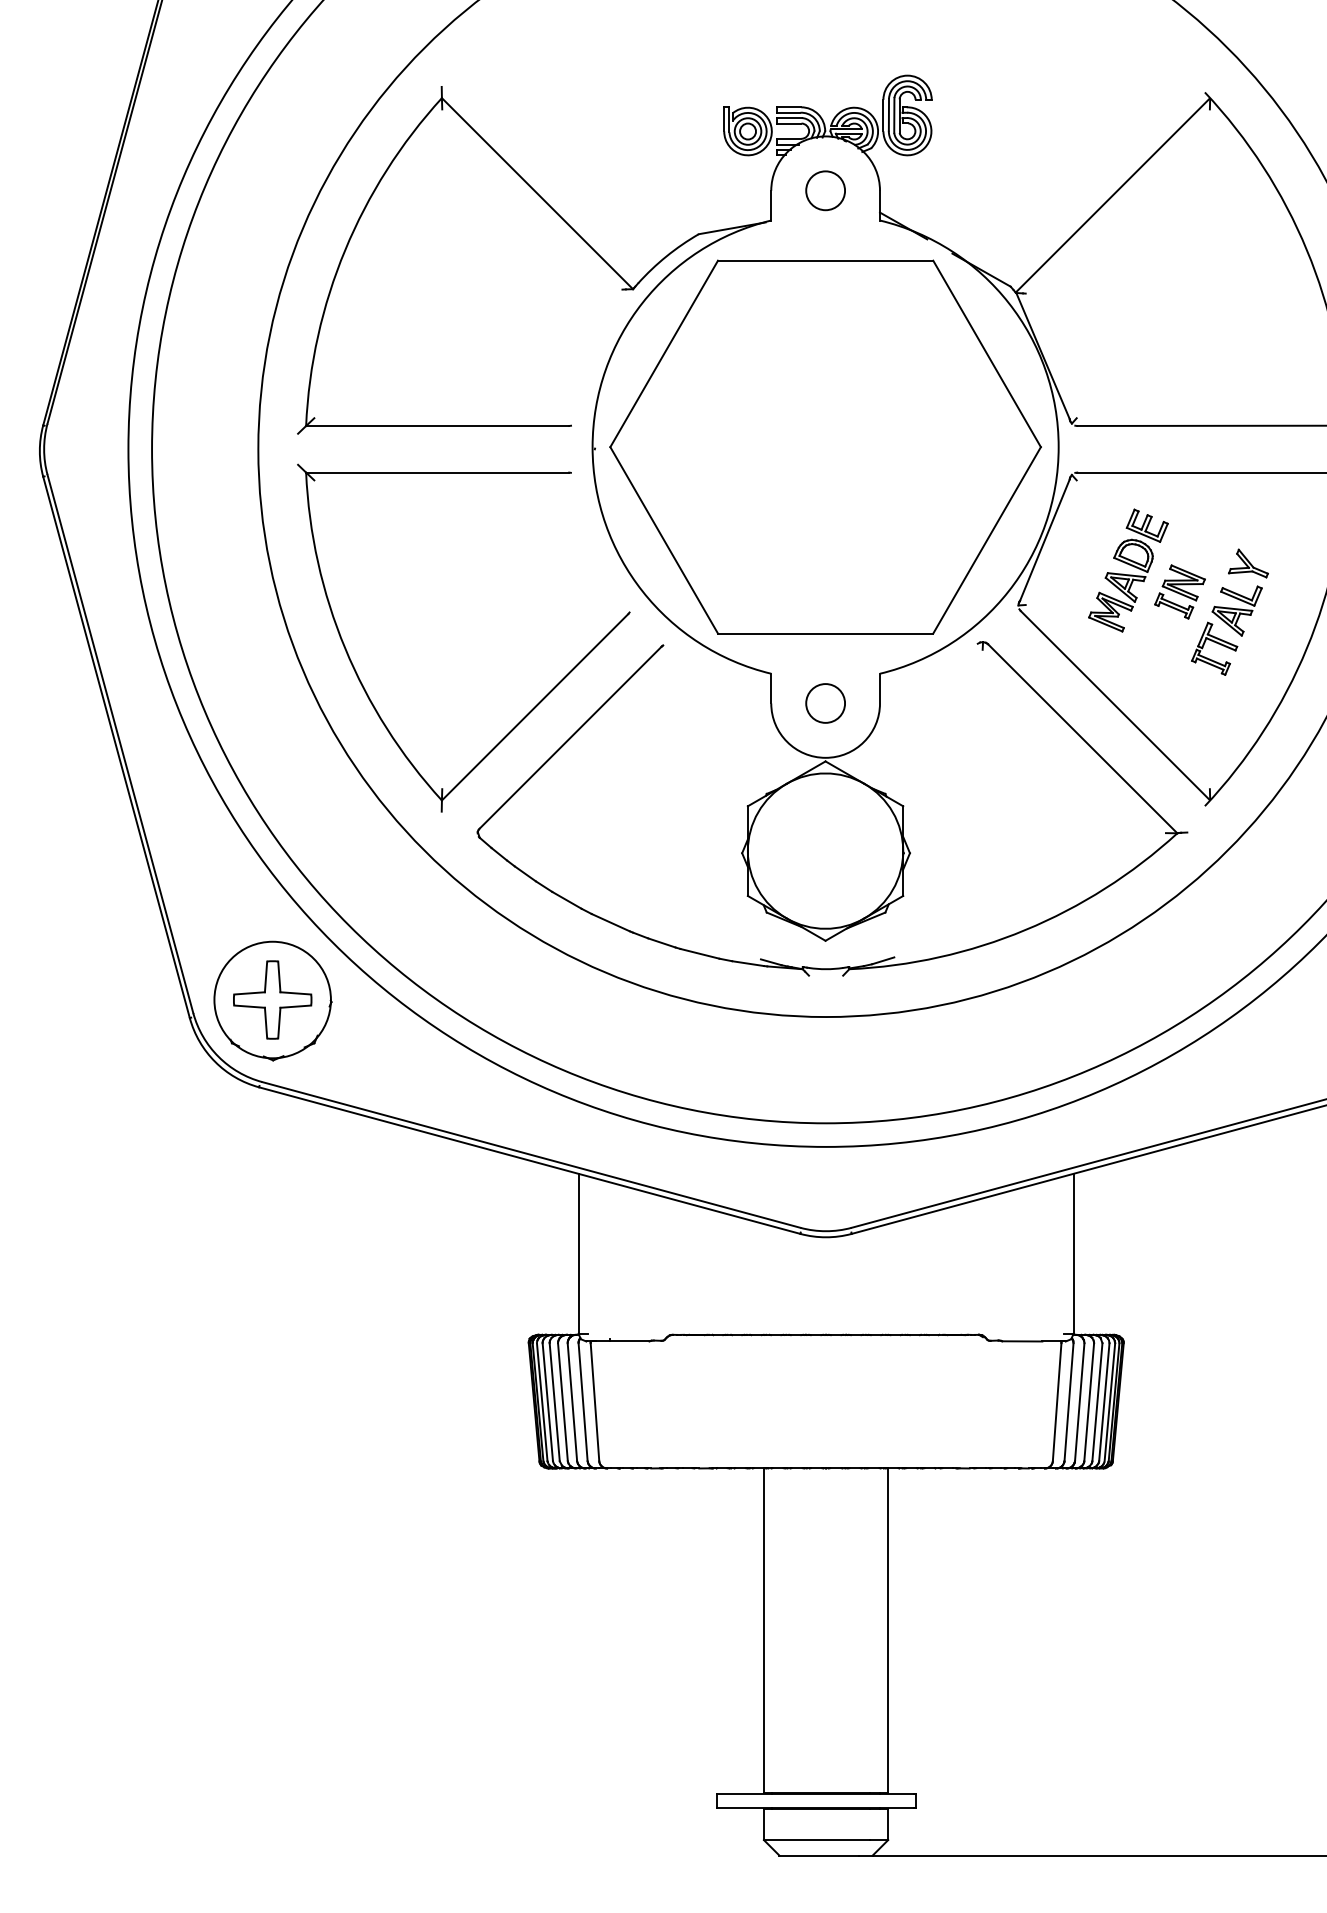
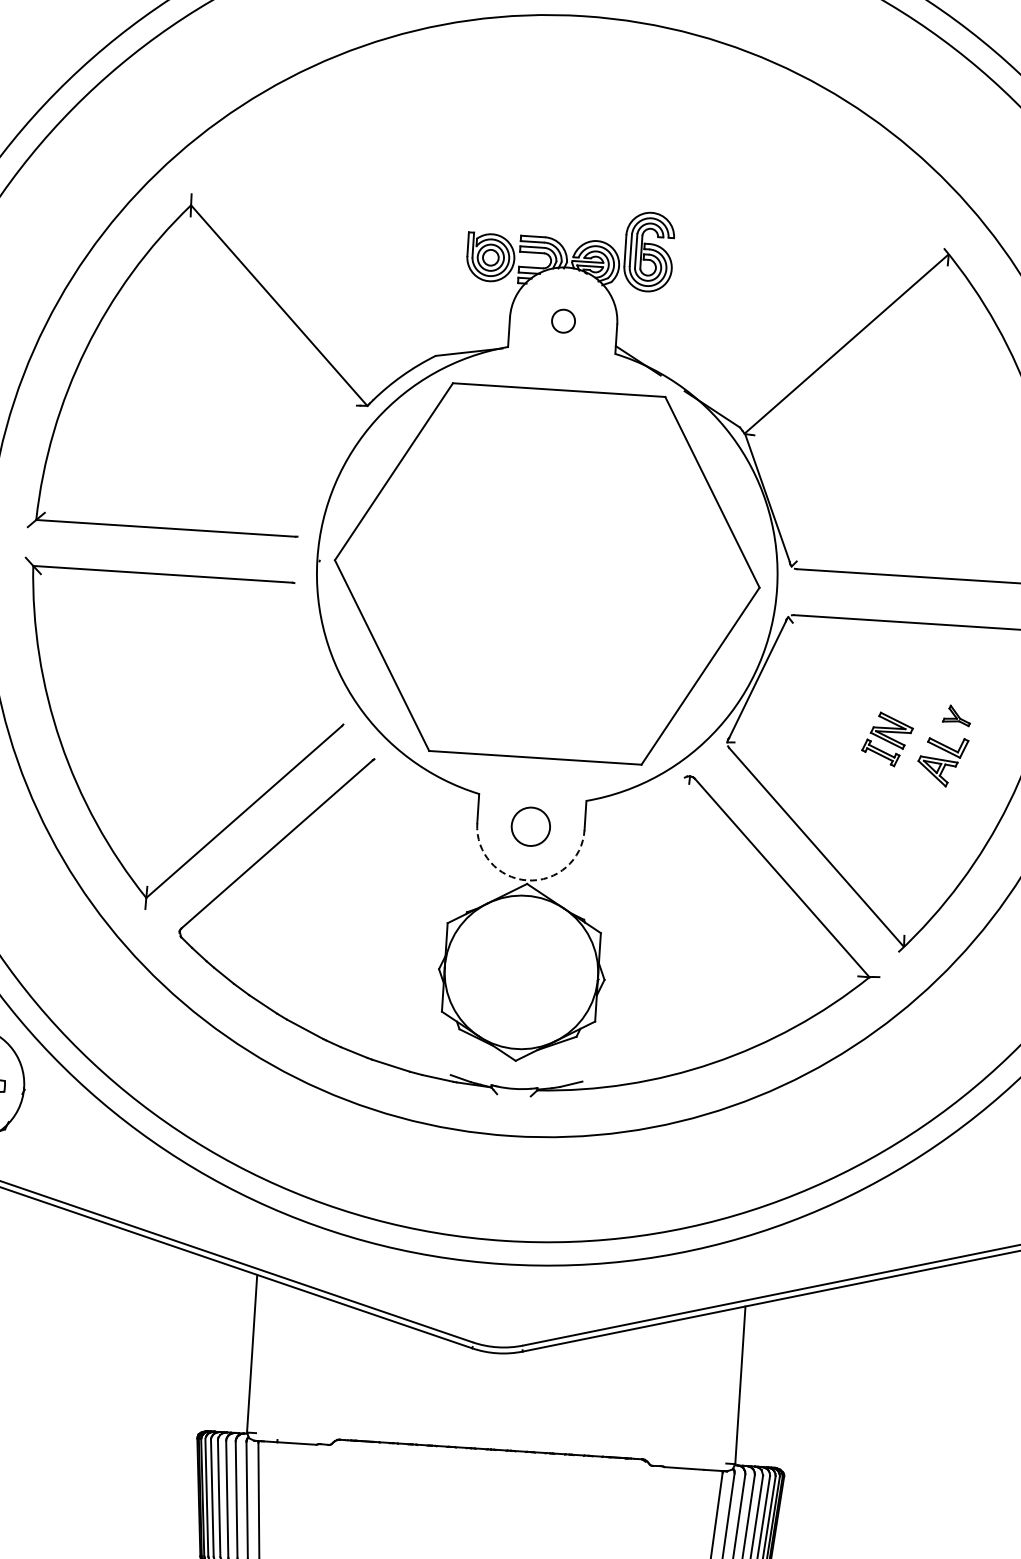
circle: (825, 190) -> (563, 320), size x0.6
part: (1248, 563) -> (956, 715), size x0.7
part: (1128, 570) -> (838, 714), removed
part: (1214, 648) -> (917, 797), removed
arc: (825, 757) -> (527, 880), solid -> dashed

